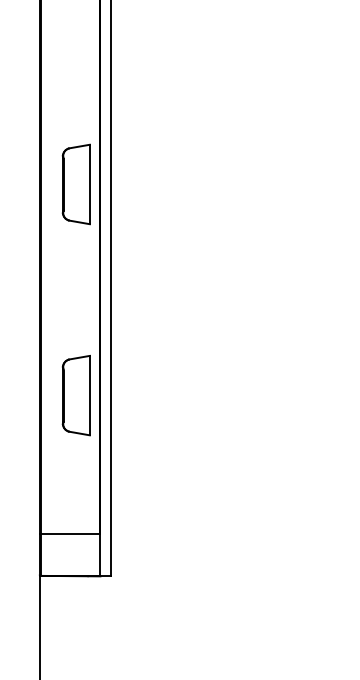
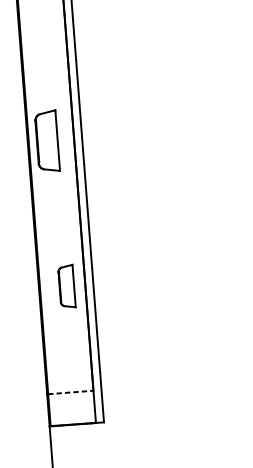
part: (75, 184) -> (46, 141), moved
part: (75, 395) -> (66, 286), size x0.7
line: (70, 534) -> (70, 392), solid -> dashed

